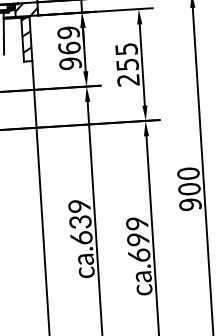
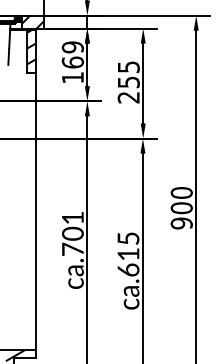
text: (70, 63) -> (72, 77), 969 -> 169
text: (80, 221) -> (72, 233), ca.639 -> ca.701
text: (137, 231) -> (128, 246), ca.699 -> ca.615

